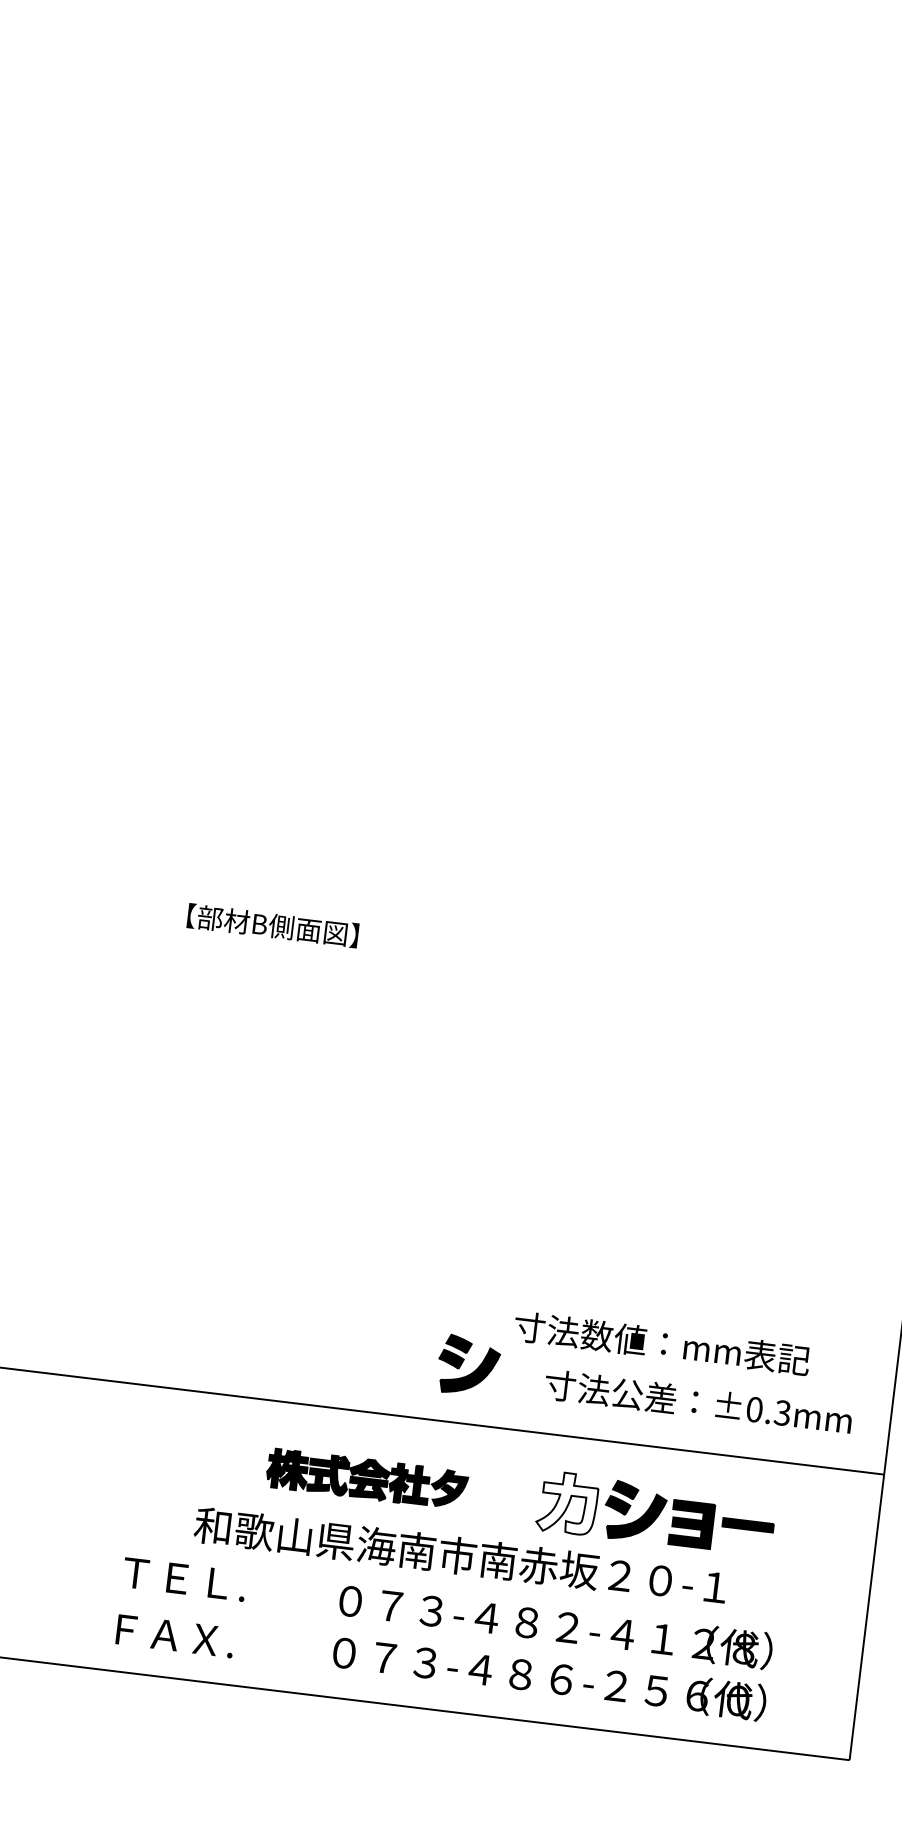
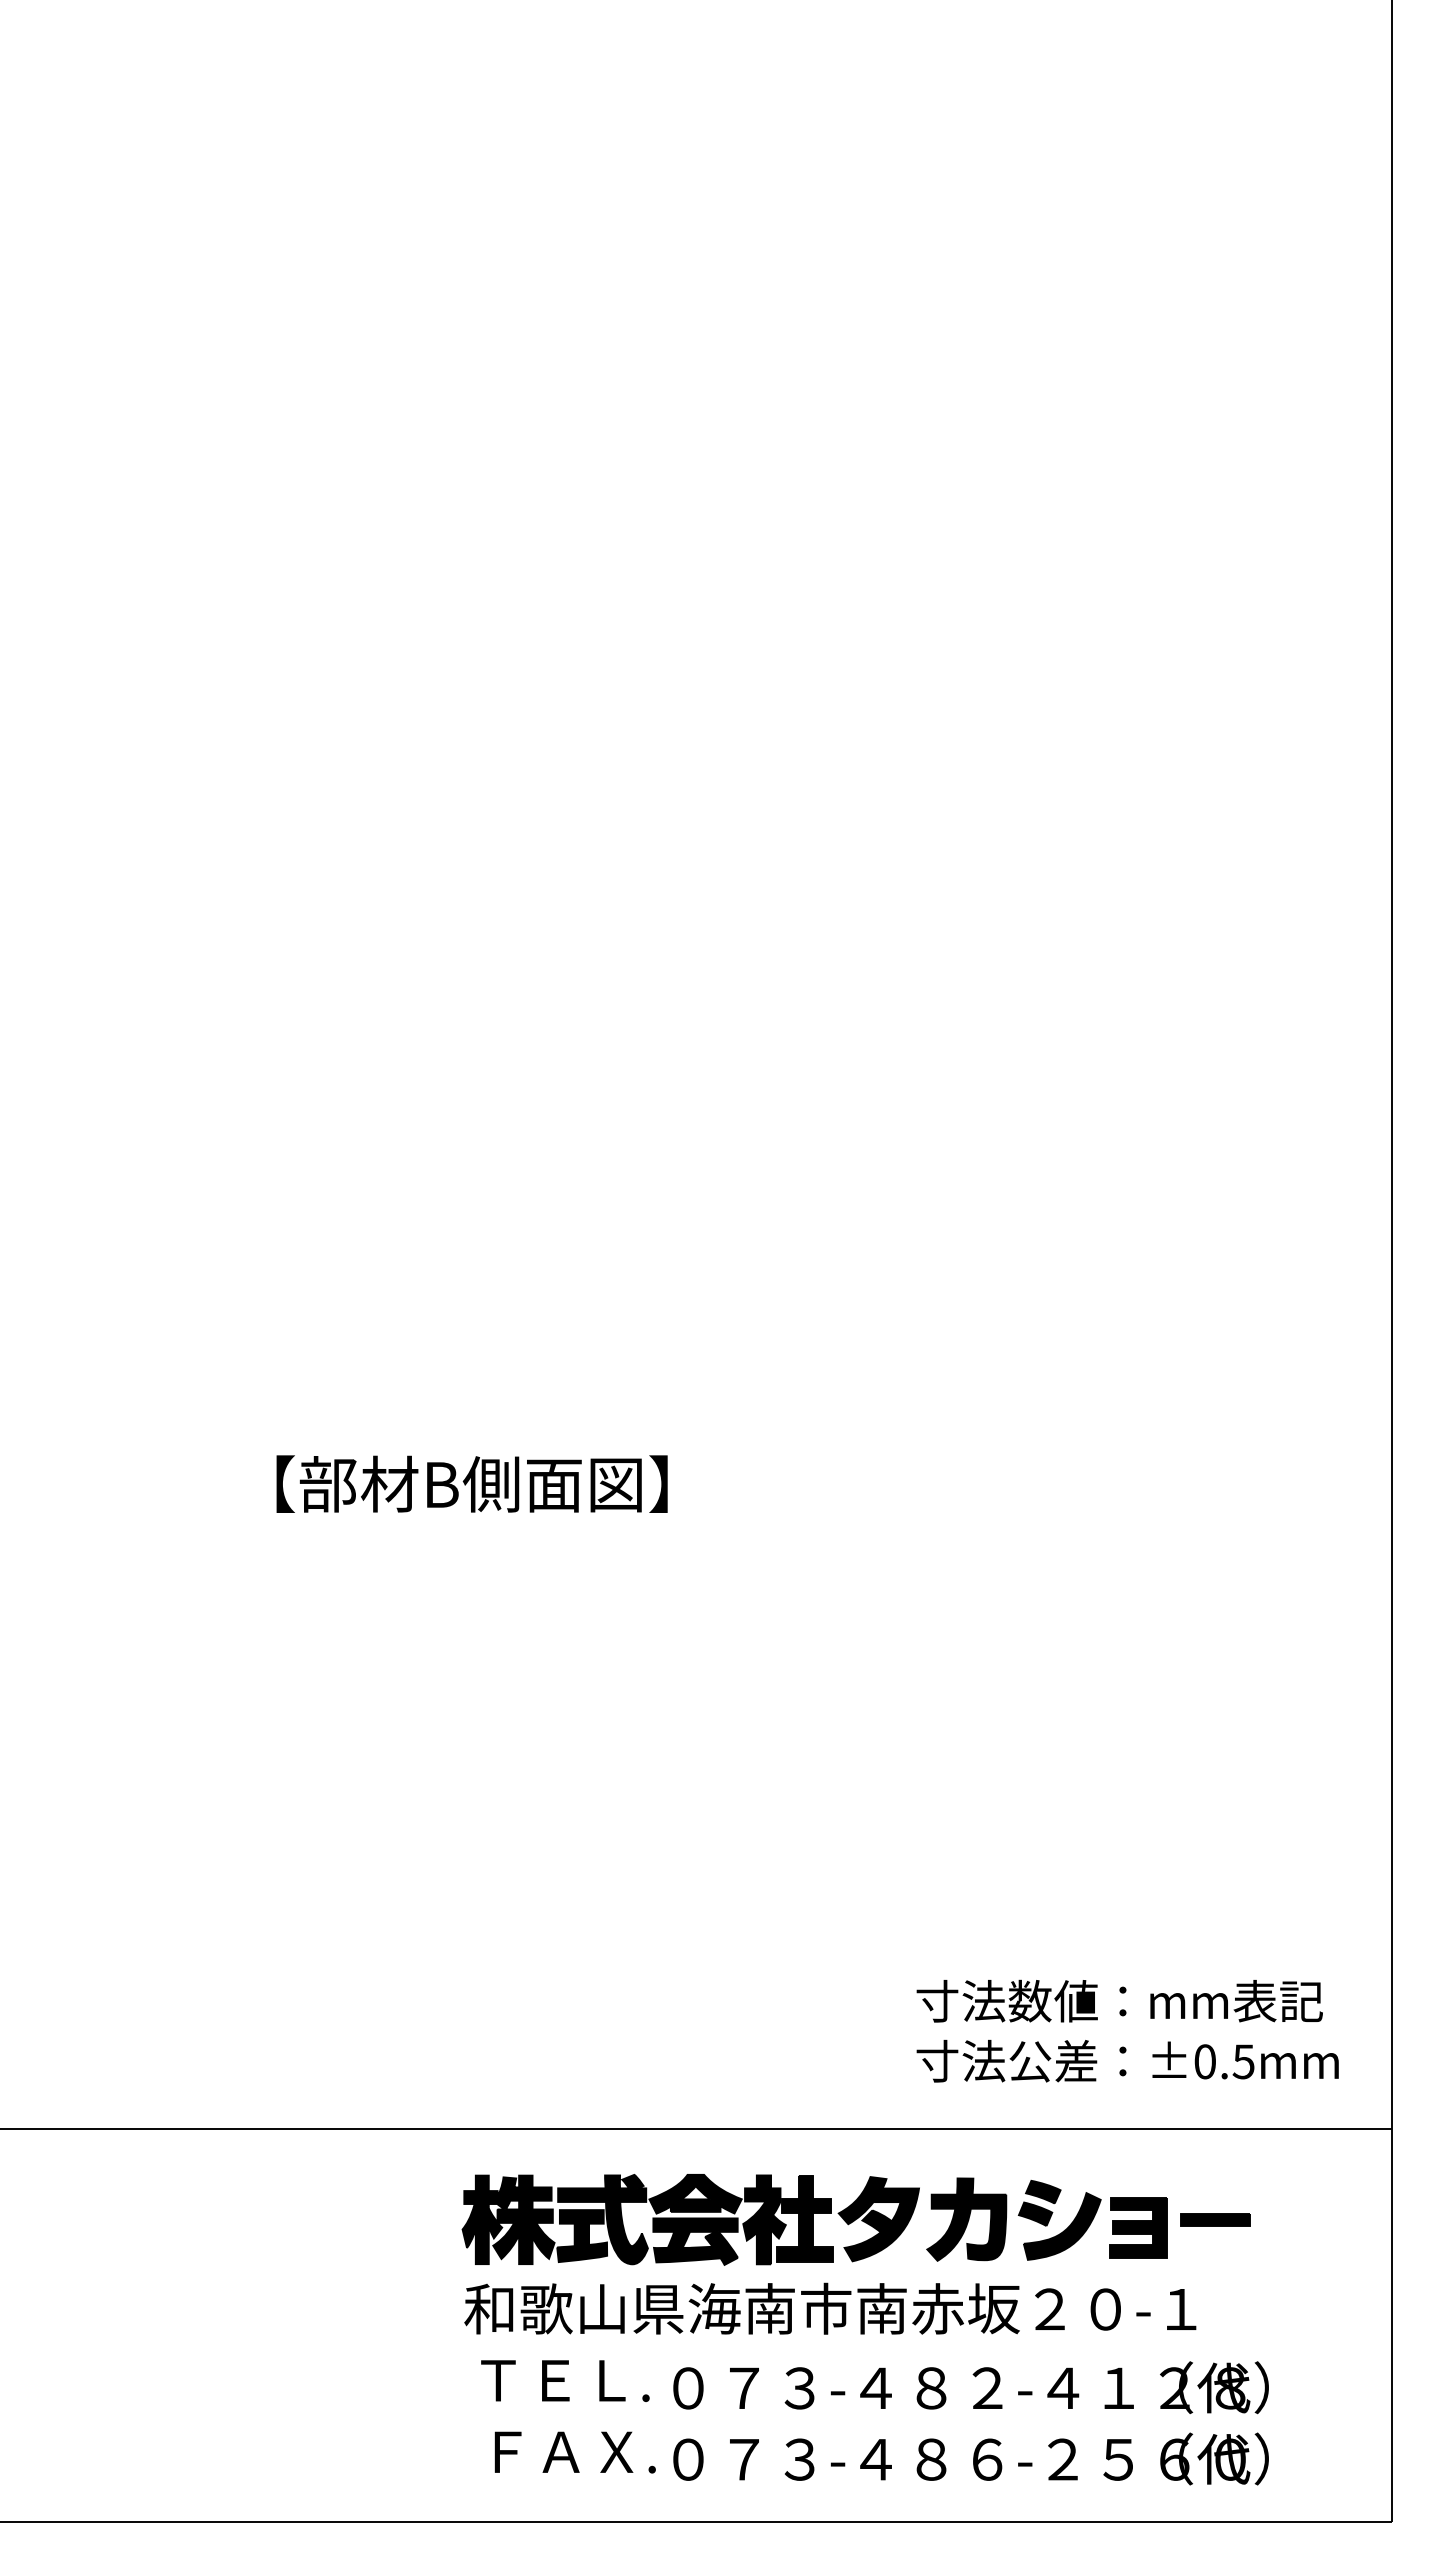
part: (272, 925) -> (471, 1483), size x1.67
text: (662, 1343) -> (1119, 2000), moved
part: (462, 1363) -> (801, 2046), removed
text: (782, 1412) -> (1243, 2061), ±0.3mm -> ±0.5mm
part: (367, 1479) -> (690, 2219), size x1.67
fill: (567, 1503) -> (966, 2219), added
text: (184, 1579) -> (565, 2380), moved
text: (174, 1636) -> (574, 2452), moved

